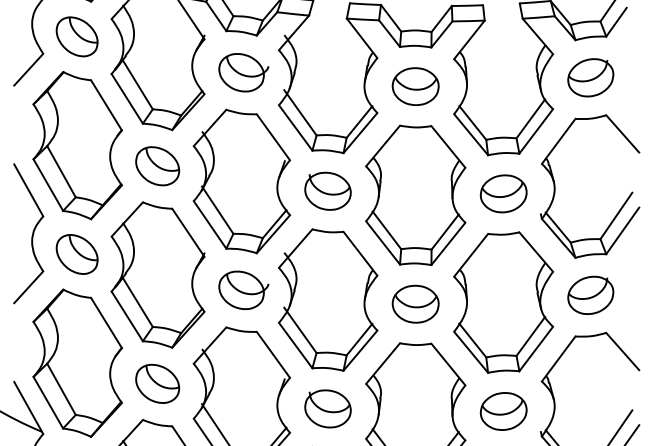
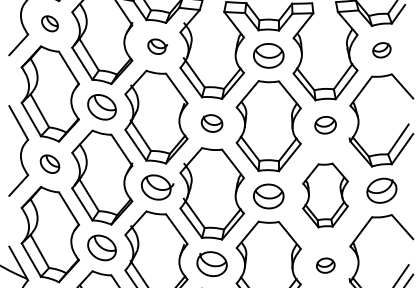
part: (76, 36) -> (49, 23), size x0.6
part: (243, 72) -> (157, 46), size x0.6
part: (590, 78) -> (381, 50), size x0.6
part: (327, 191) -> (211, 123), size x0.7
part: (503, 194) -> (325, 125), size x0.7
part: (76, 253) -> (49, 163), size x0.7
part: (503, 302) -> (325, 195), size x0.7
part: (503, 411) -> (325, 265), size x0.6

